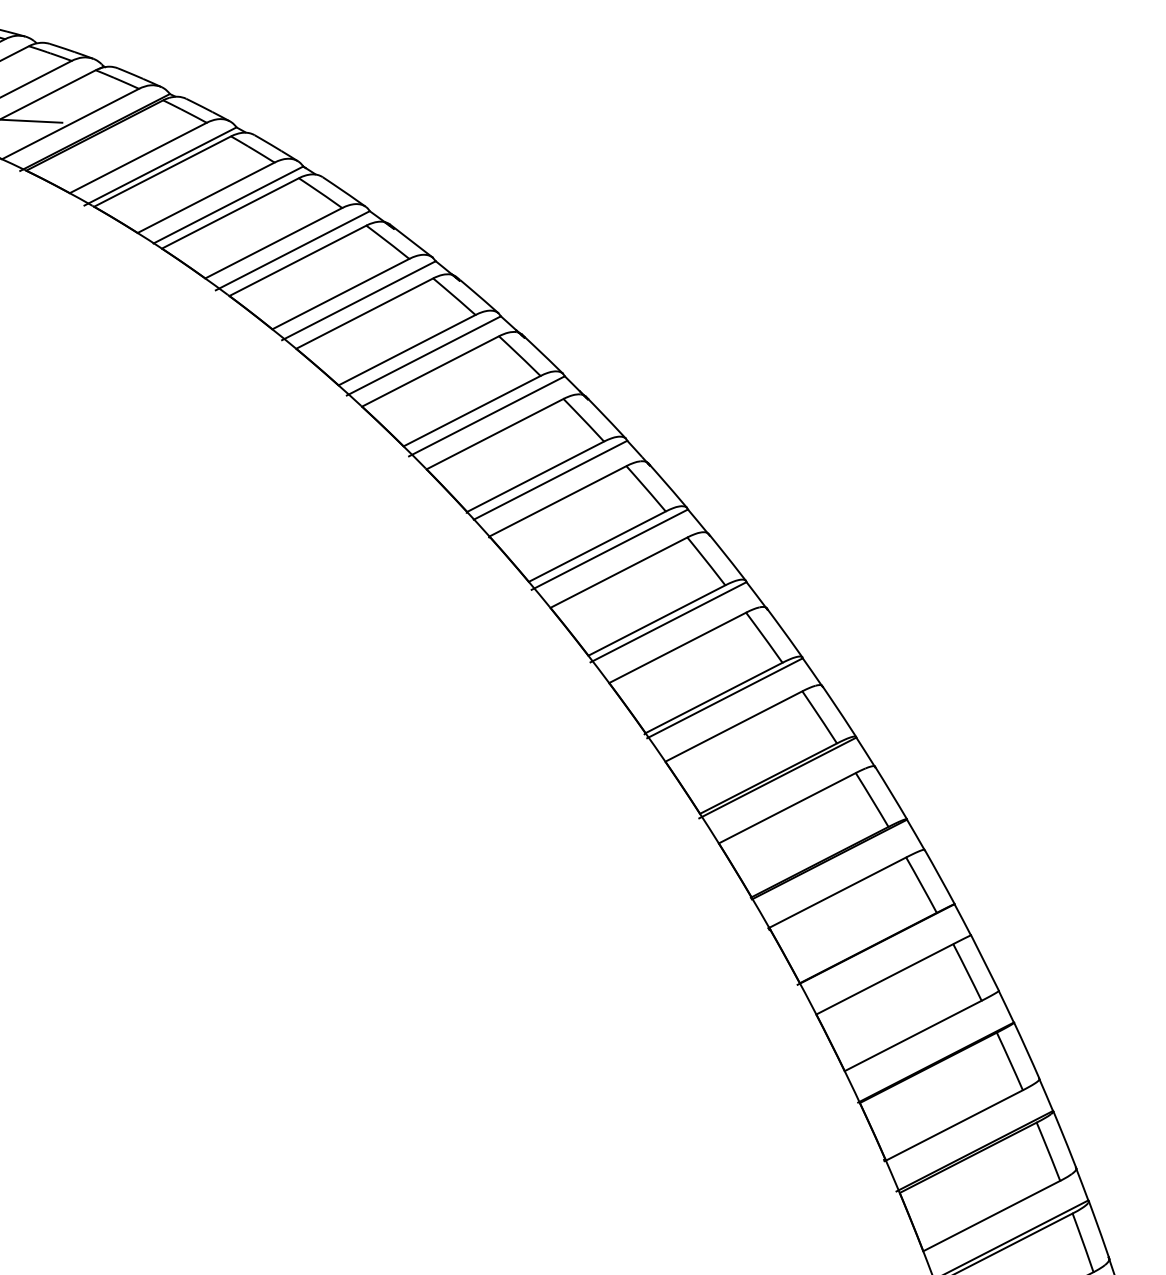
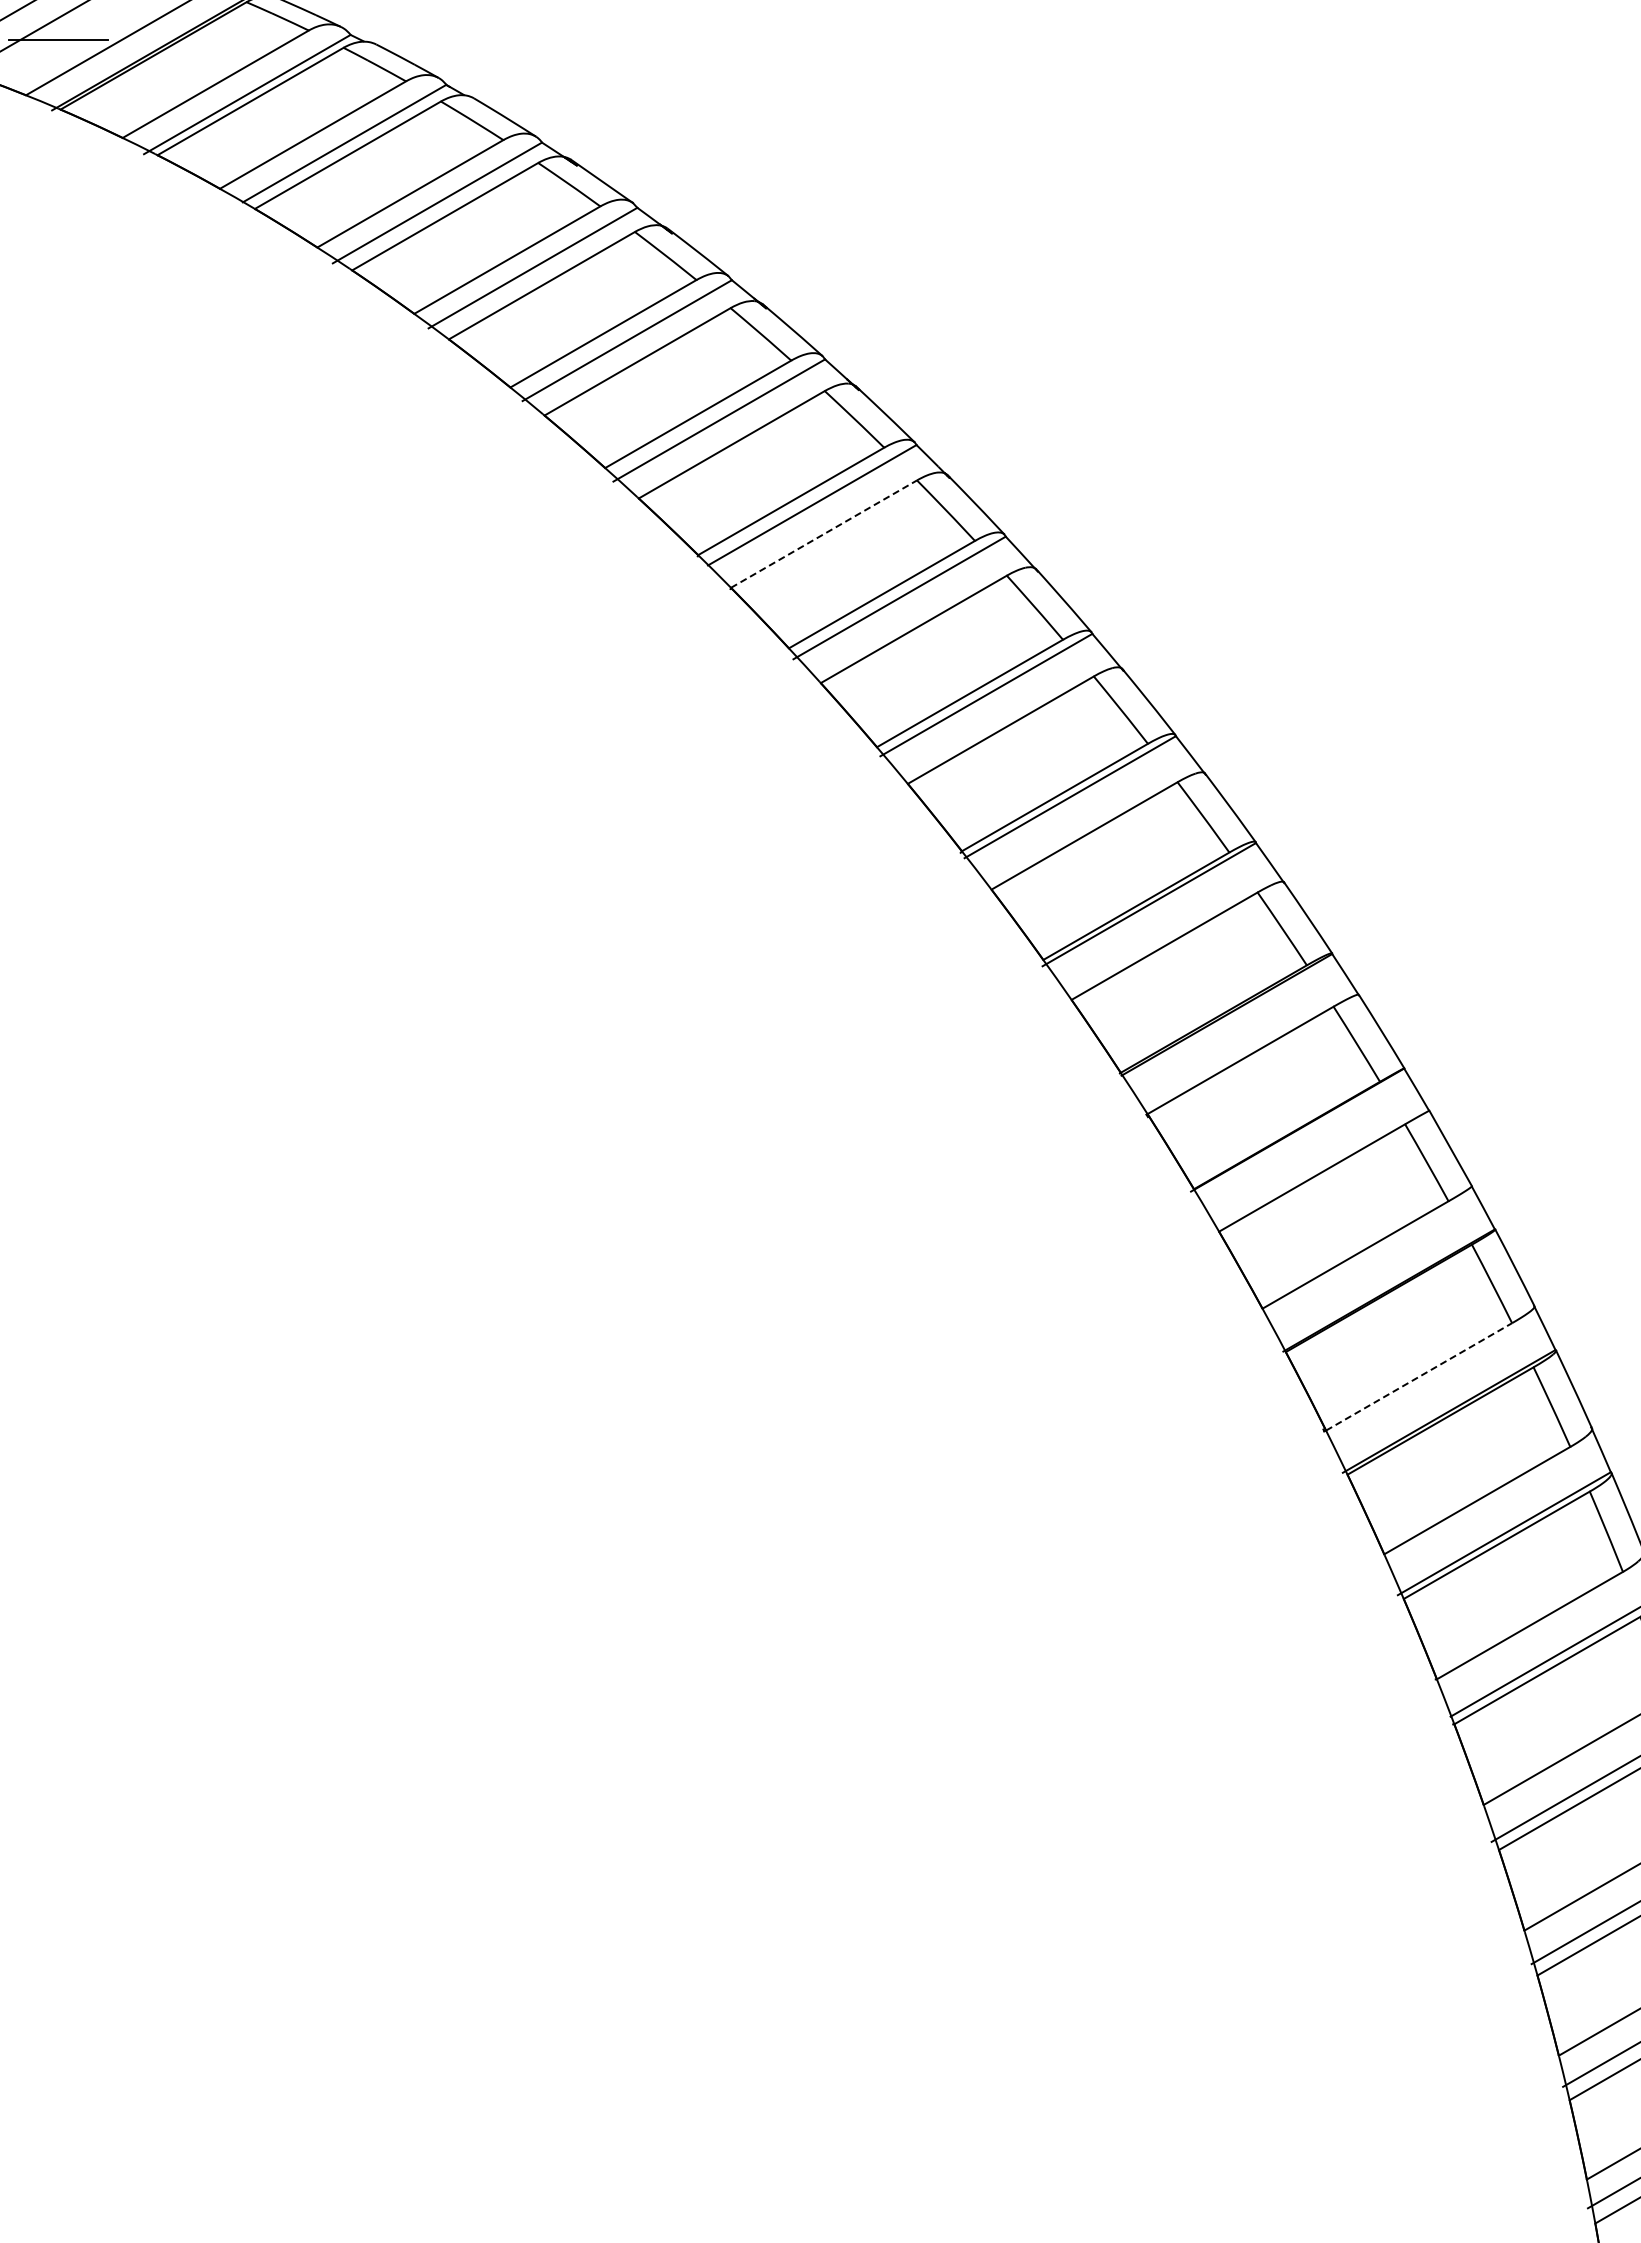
line: (558, 500) -> (824, 533), solid -> dashed
line: (954, 1125) -> (1419, 1376), solid -> dashed

